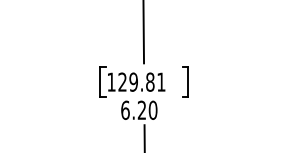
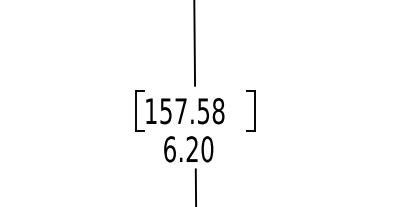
text: (141, 81) -> (191, 110), 129.81 -> 157.58

